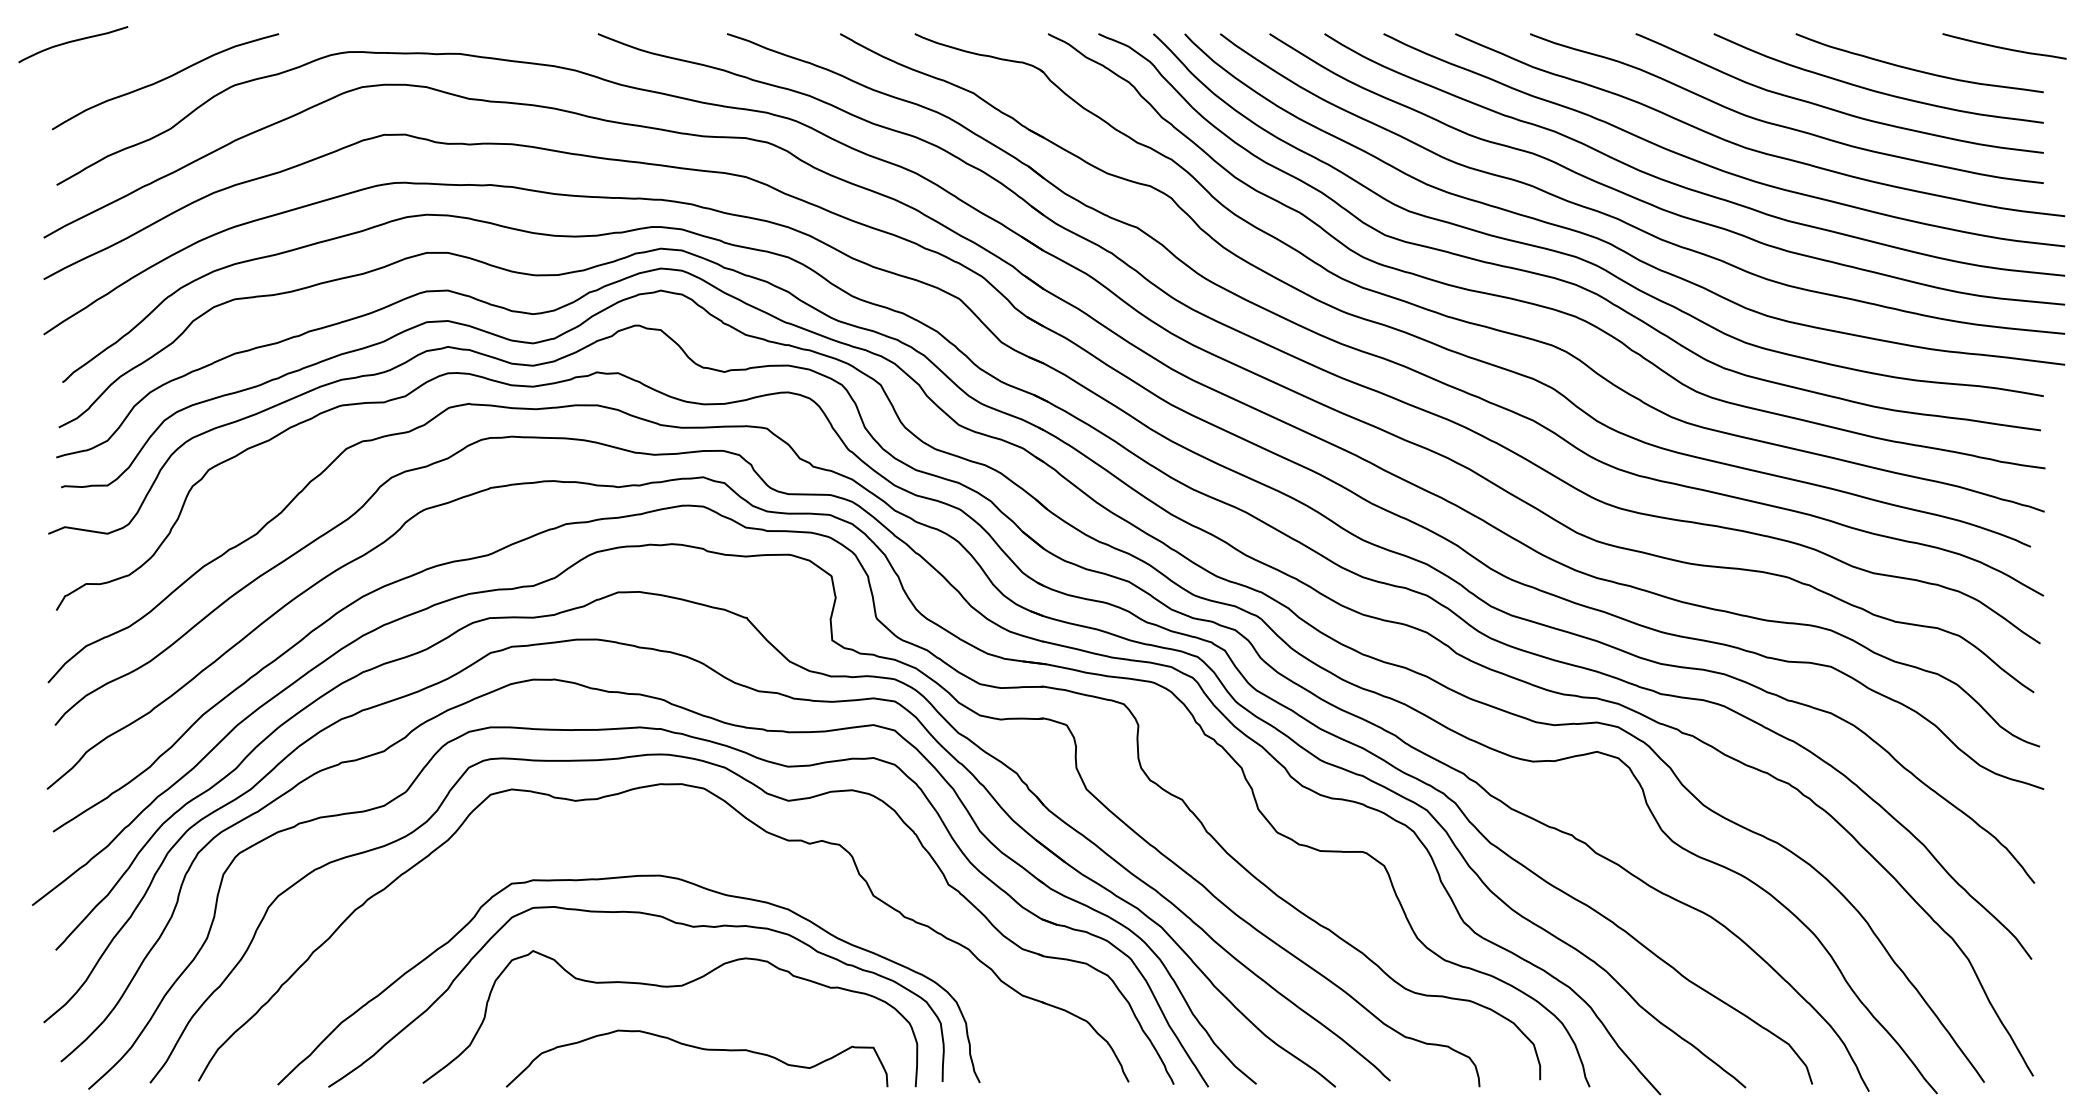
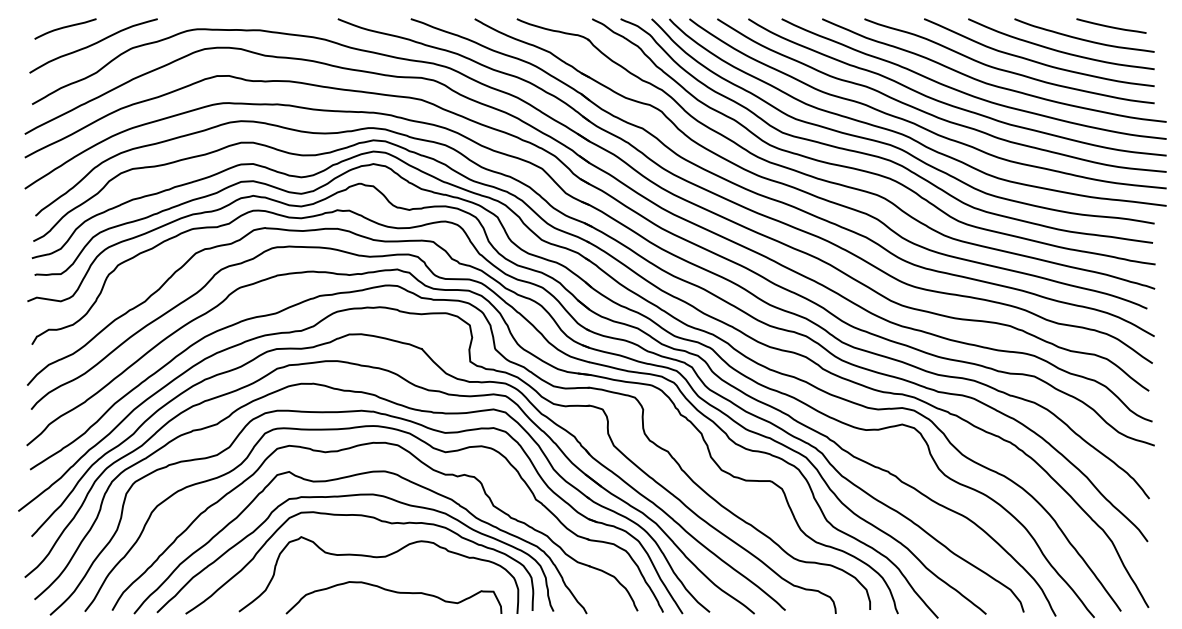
curve: (73, 41) -> (65, 27), moved
curve: (2004, 47) -> (1111, 26), moved
curve: (611, 847) -> (345, 478), added

